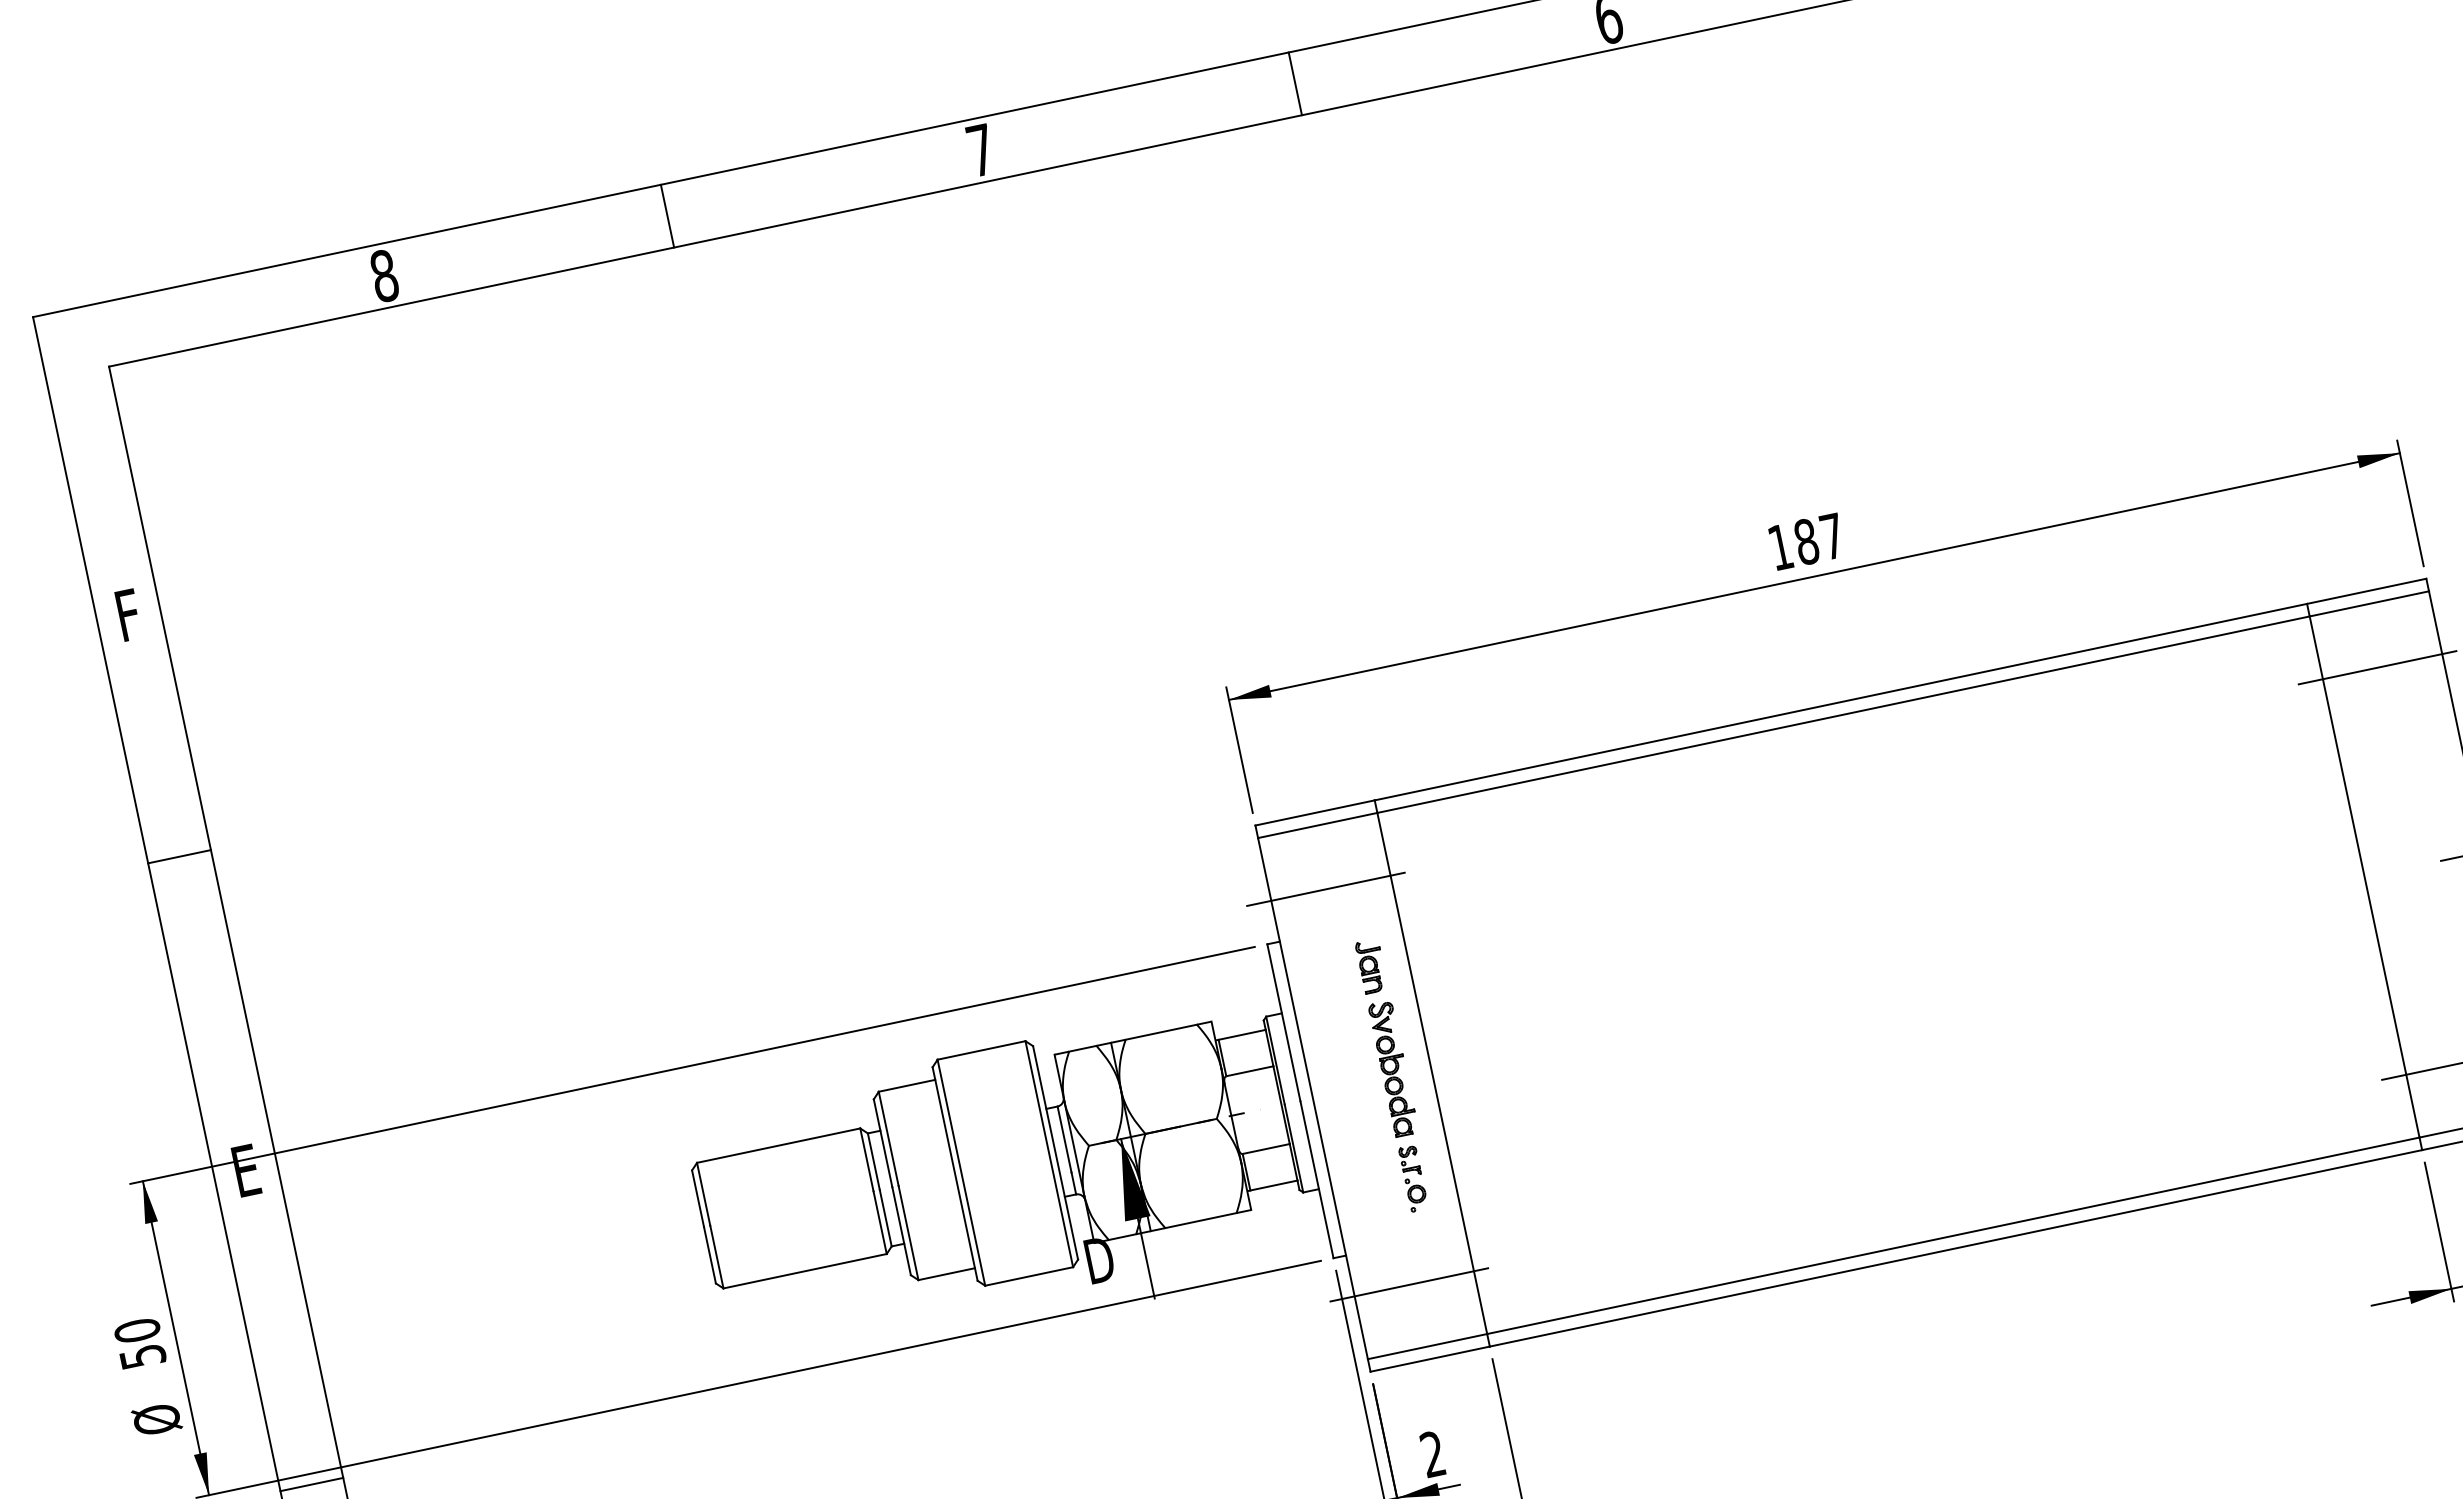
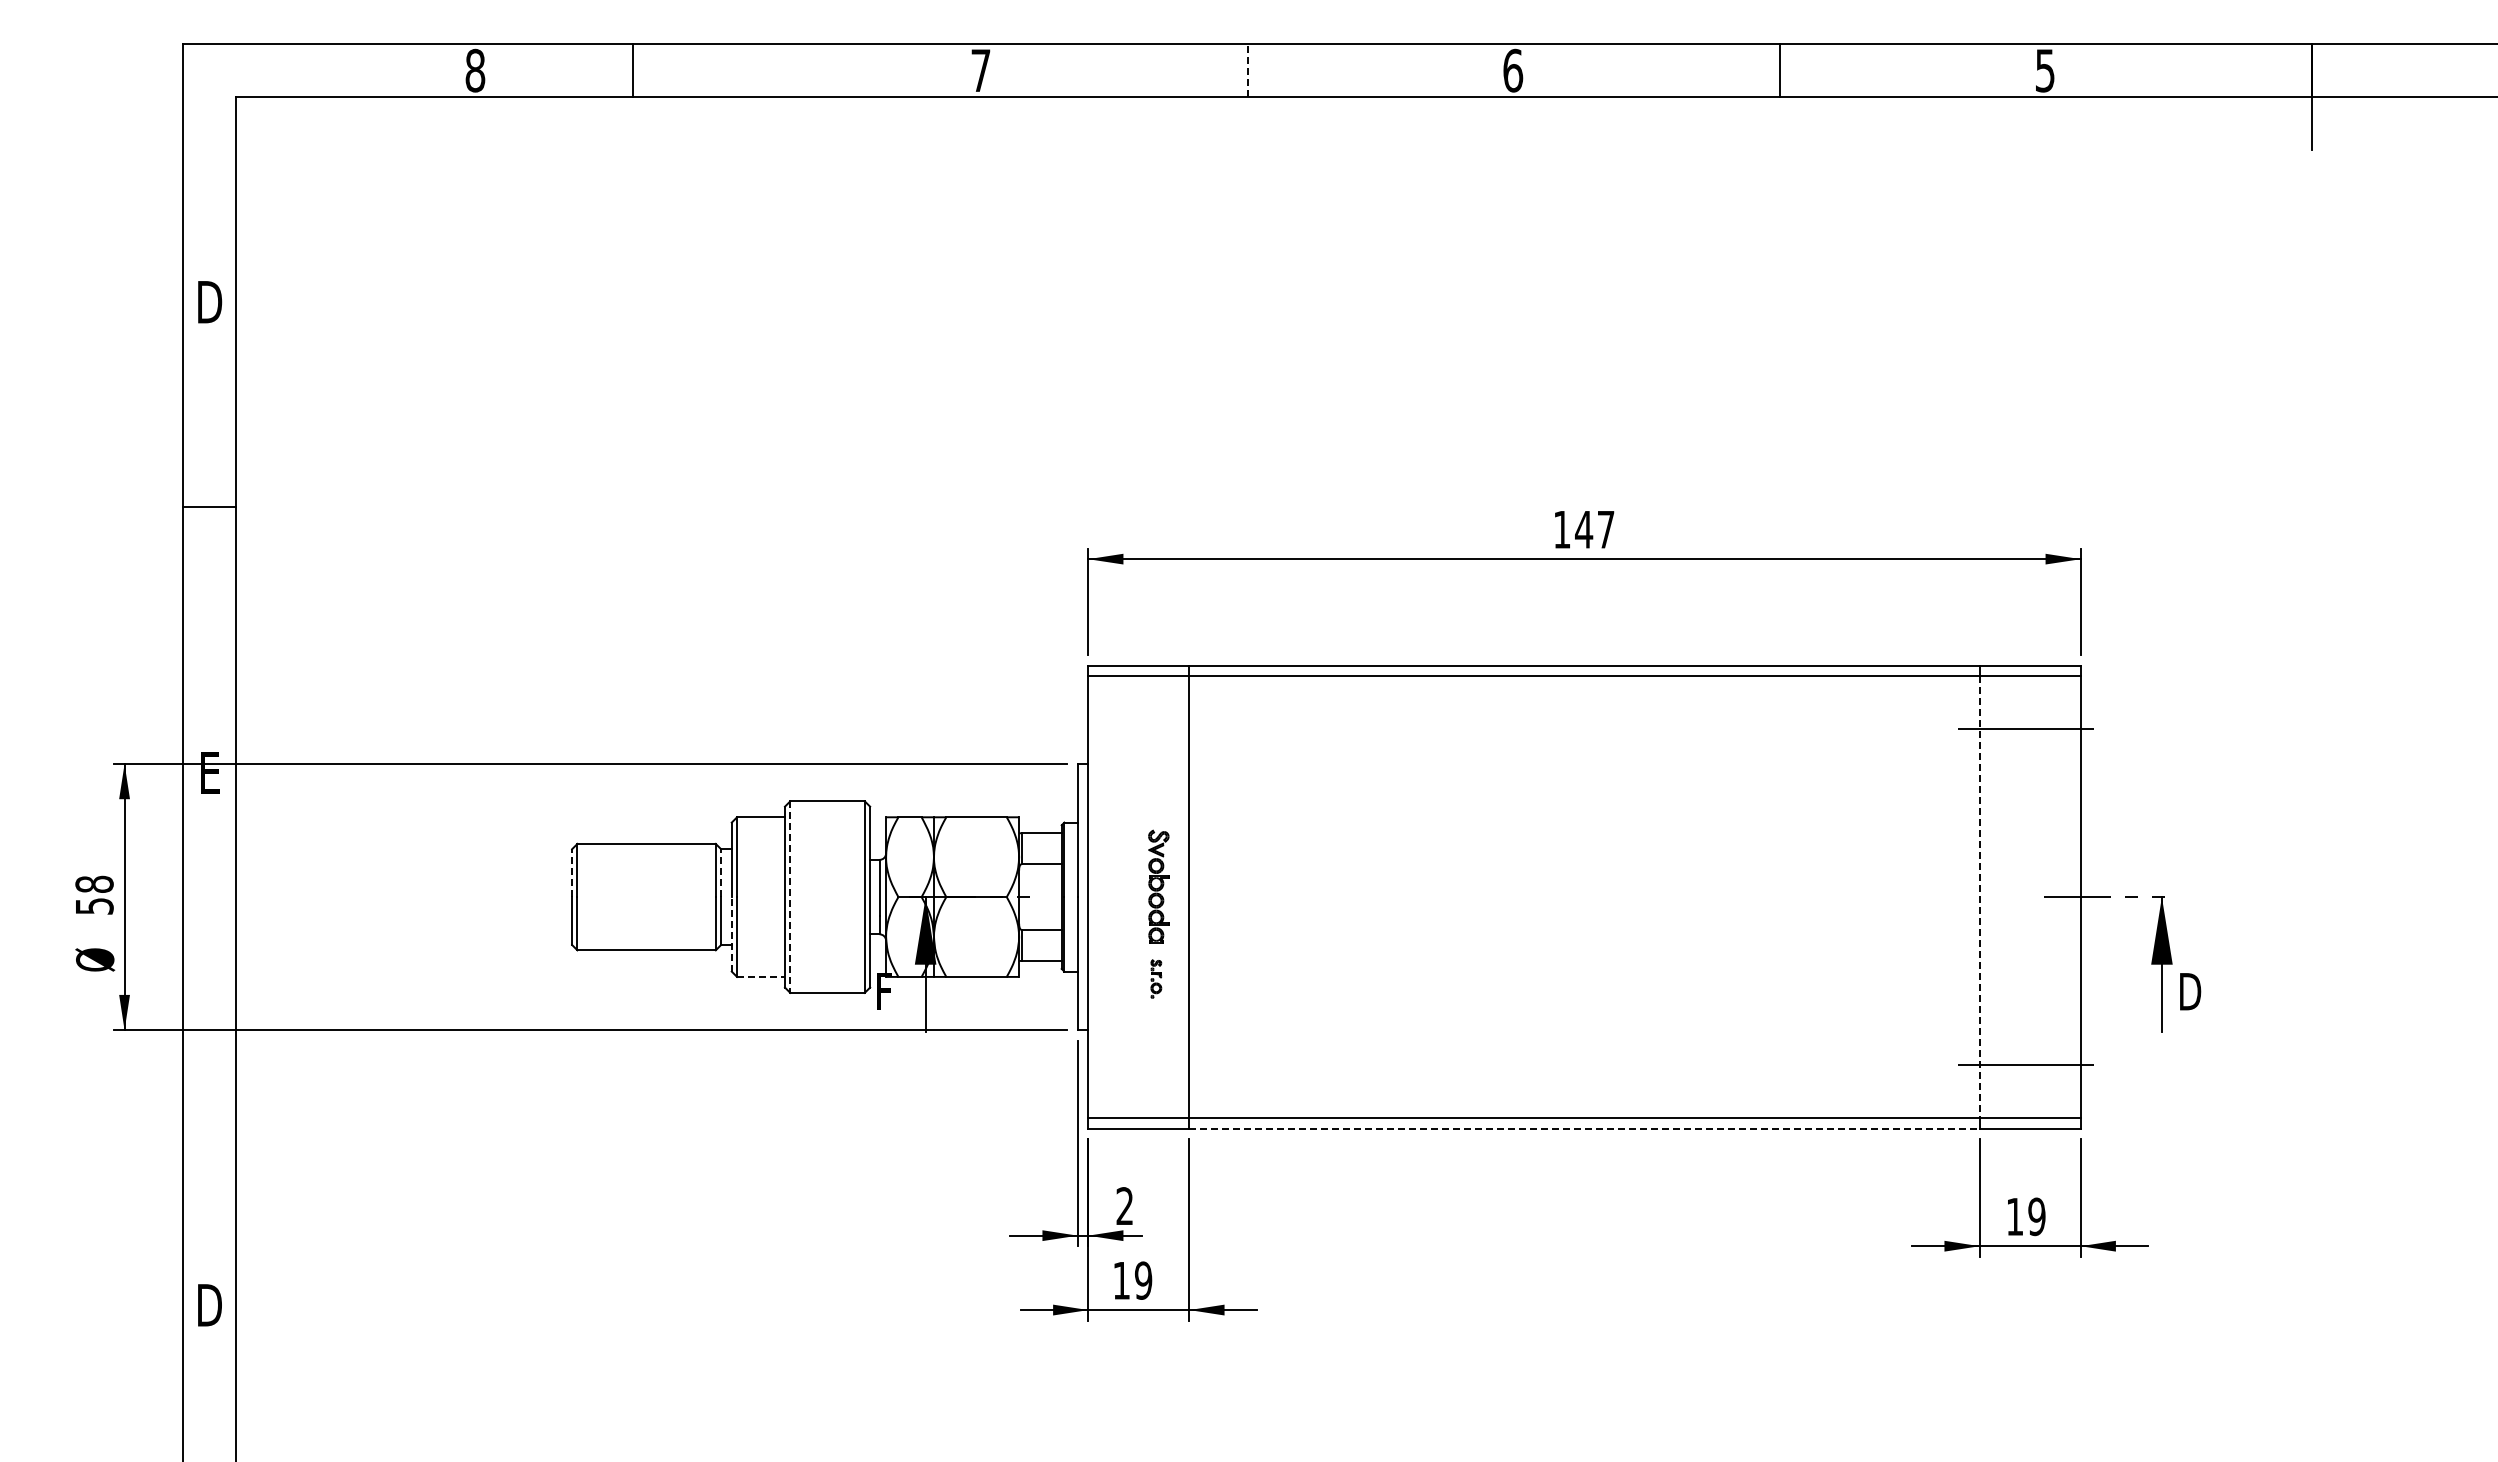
line: (1295, 83) -> (1247, 70), solid -> dashed
line: (667, 216) -> (633, 70), moved
text: (1806, 541) -> (1584, 529), 187 -> 147
text: (129, 615) -> (210, 302), F -> D
line: (2364, 877) -> (1979, 897), solid -> dashed
line: (1330, 888) -> (1138, 729), removed
part: (1371, 966) -> (1158, 799), removed
line: (874, 1161) -> (721, 873), solid -> dashed
line: (961, 1173) -> (790, 897), solid -> dashed
part: (1413, 1177) -> (1156, 978), size x0.7
line: (698, 1199) -> (572, 873), solid -> dashed
line: (901, 1230) -> (731, 933), solid -> dashed
line: (1957, 1247) -> (1585, 1128), solid -> dashed
text: (1099, 1259) -> (887, 991), D -> F
line: (947, 1273) -> (761, 976), solid -> dashed
line: (1413, 1283) -> (1138, 1064), removed
text: (137, 1330) -> (94, 884), 50 -> 58
line: (311, 1485) -> (209, 1039), removed

